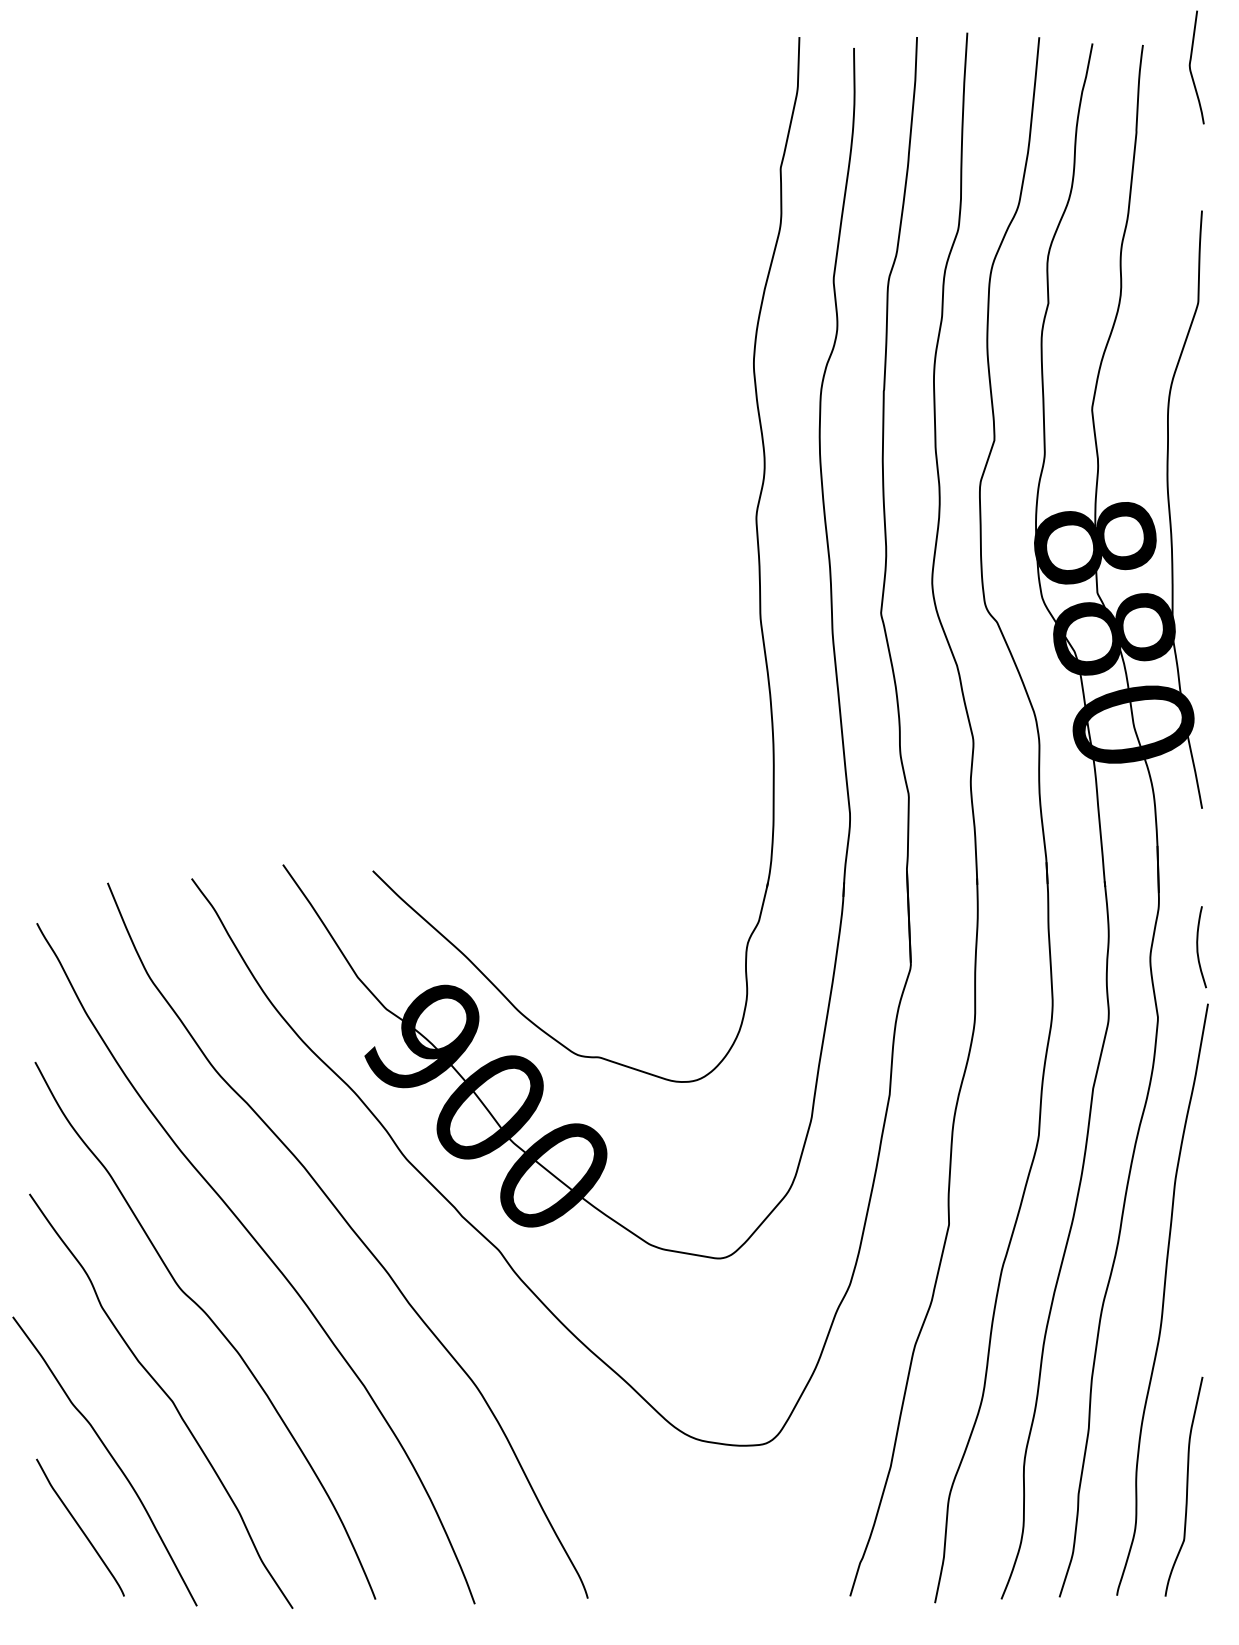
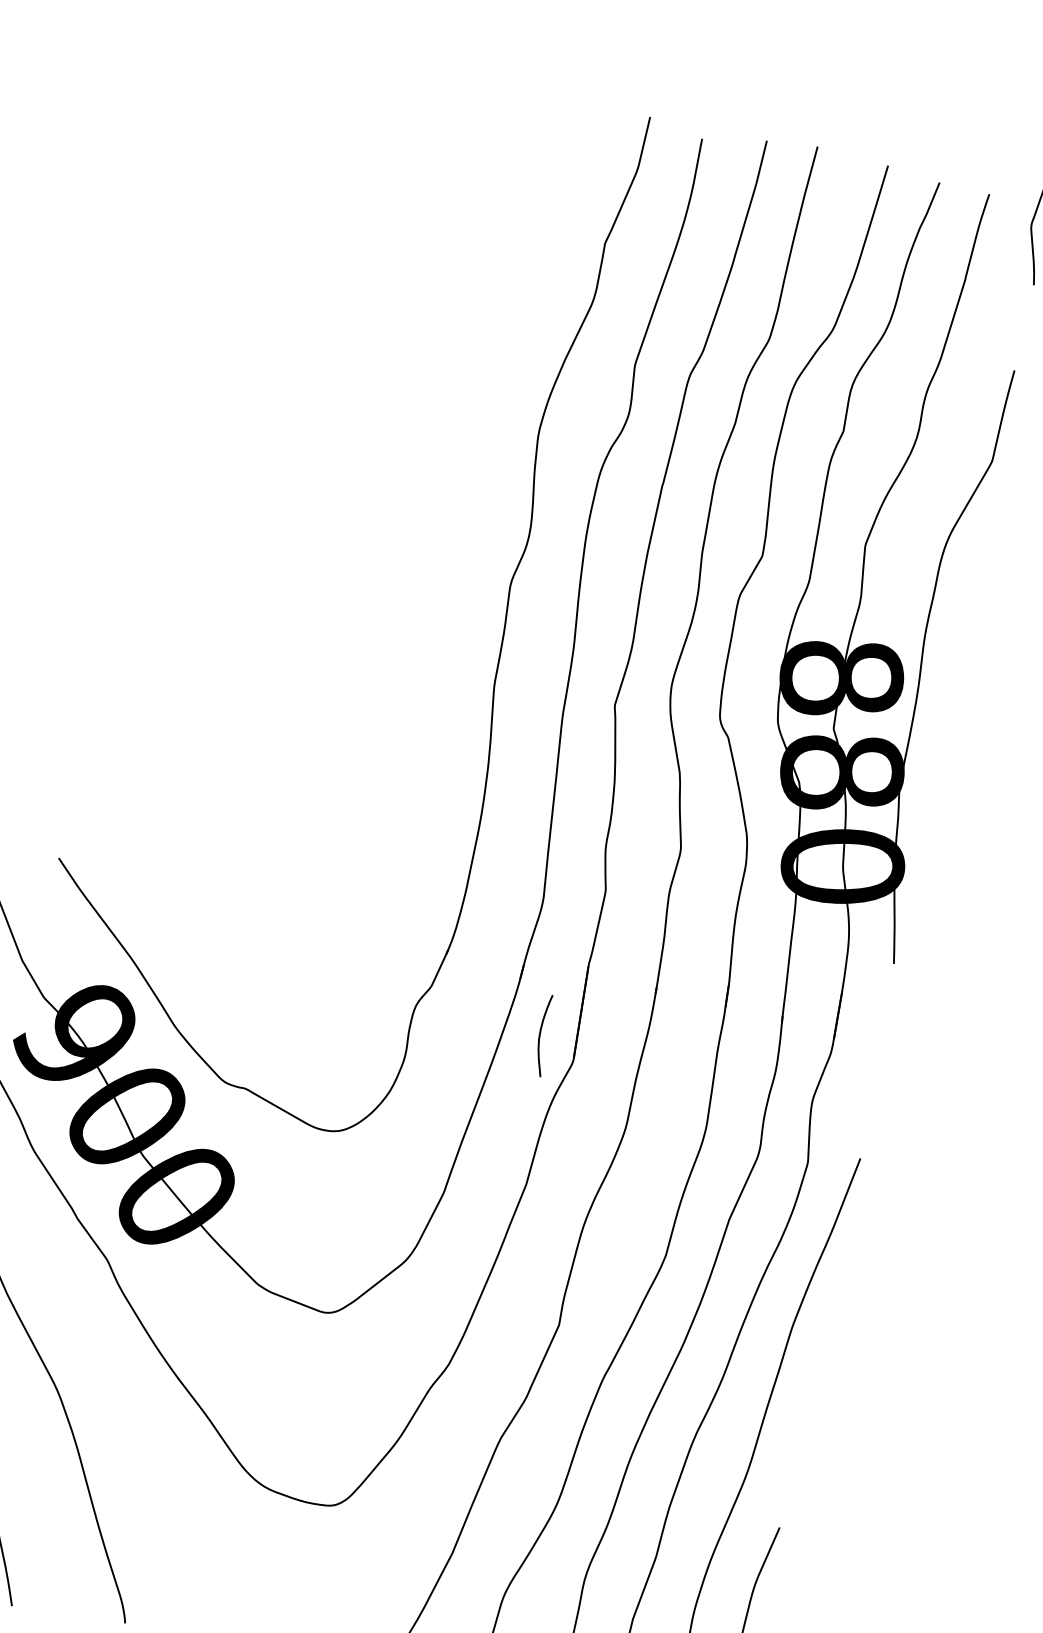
curve: (1198, 947) -> (540, 1035), moved

